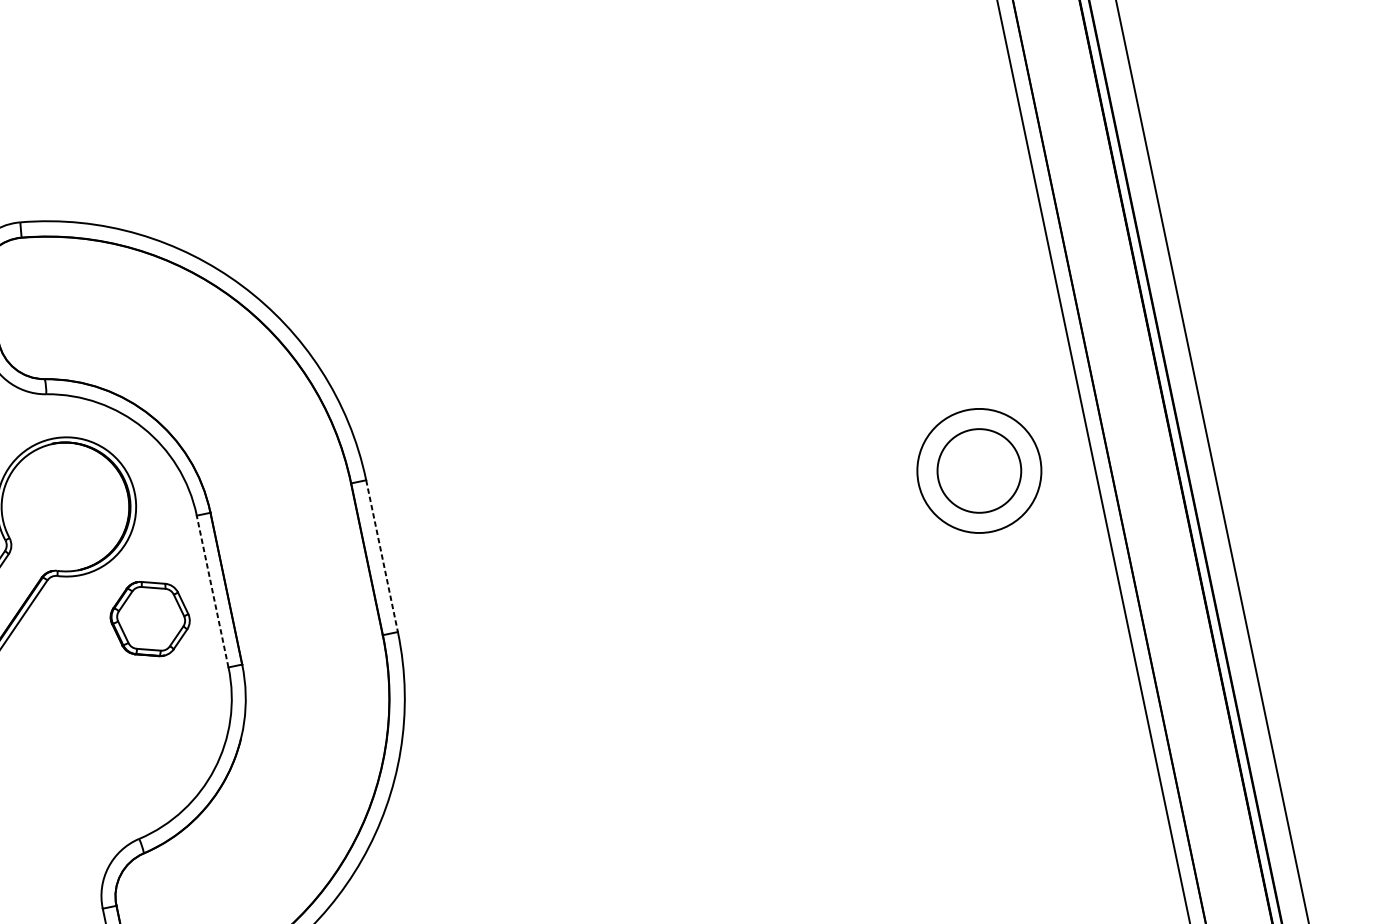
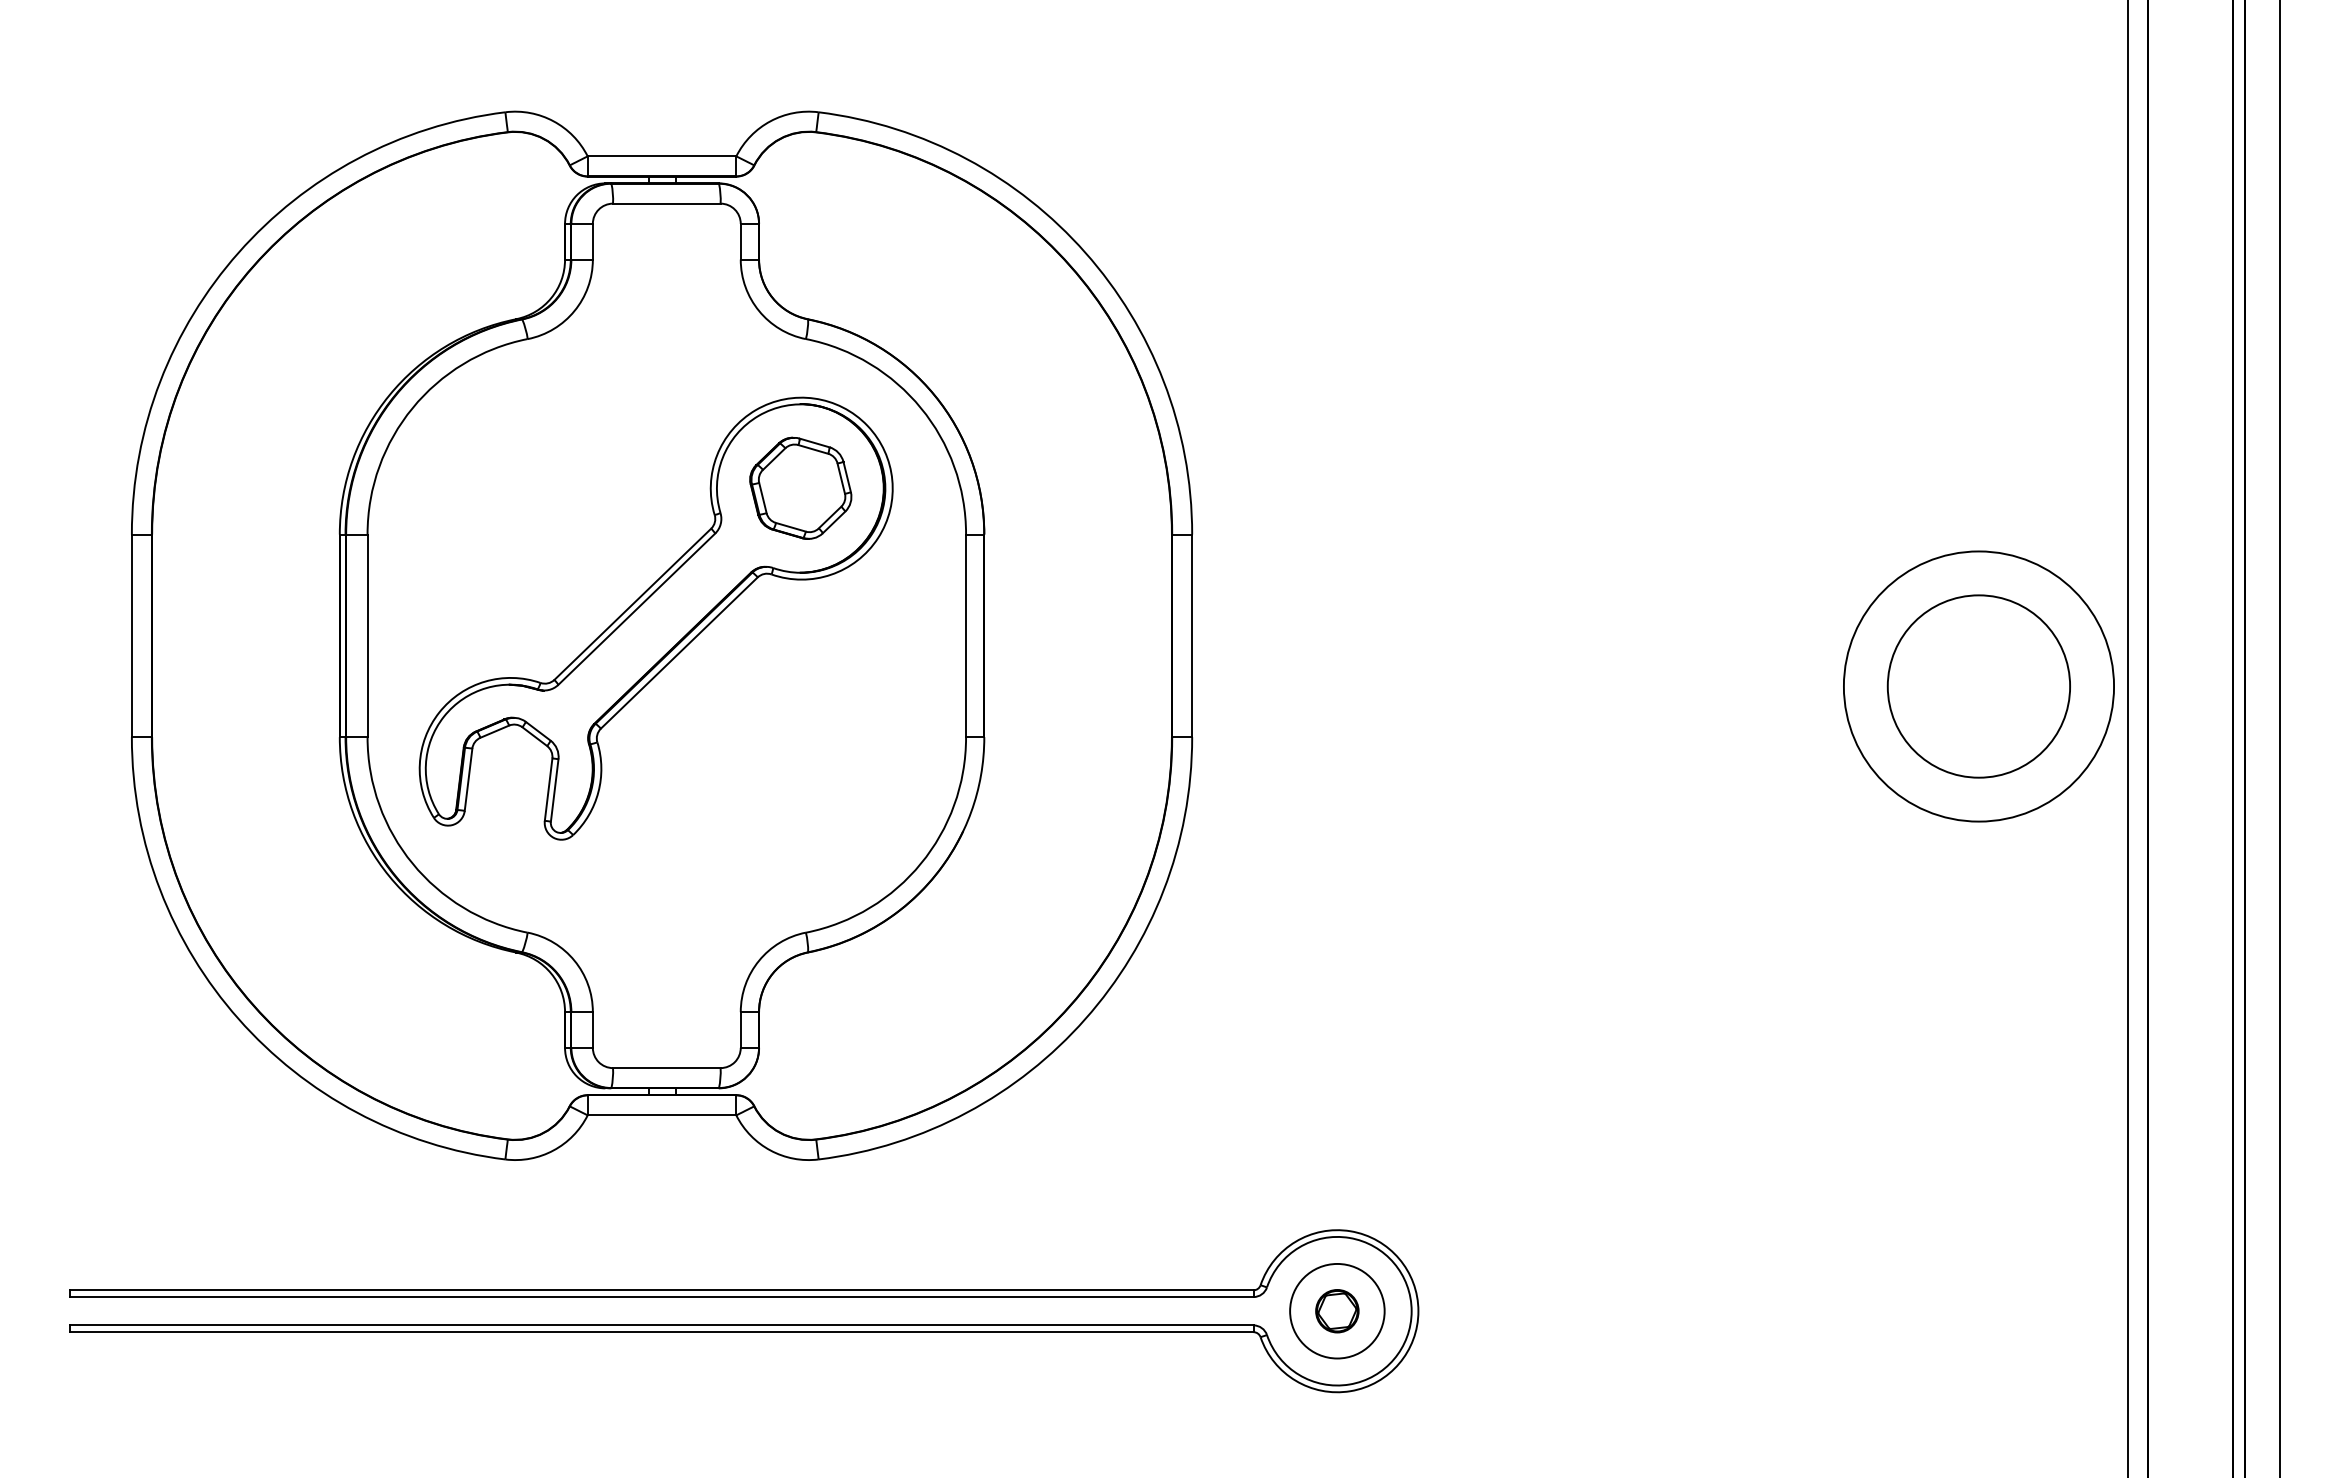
circle: (979, 471) -> (1978, 686), size x1.67
circle: (979, 471) -> (1978, 686), size x1.67
line: (382, 556) -> (1192, 636), dashed -> solid
line: (212, 591) -> (966, 635), dashed -> solid
part: (149, 618) -> (800, 487), moved

